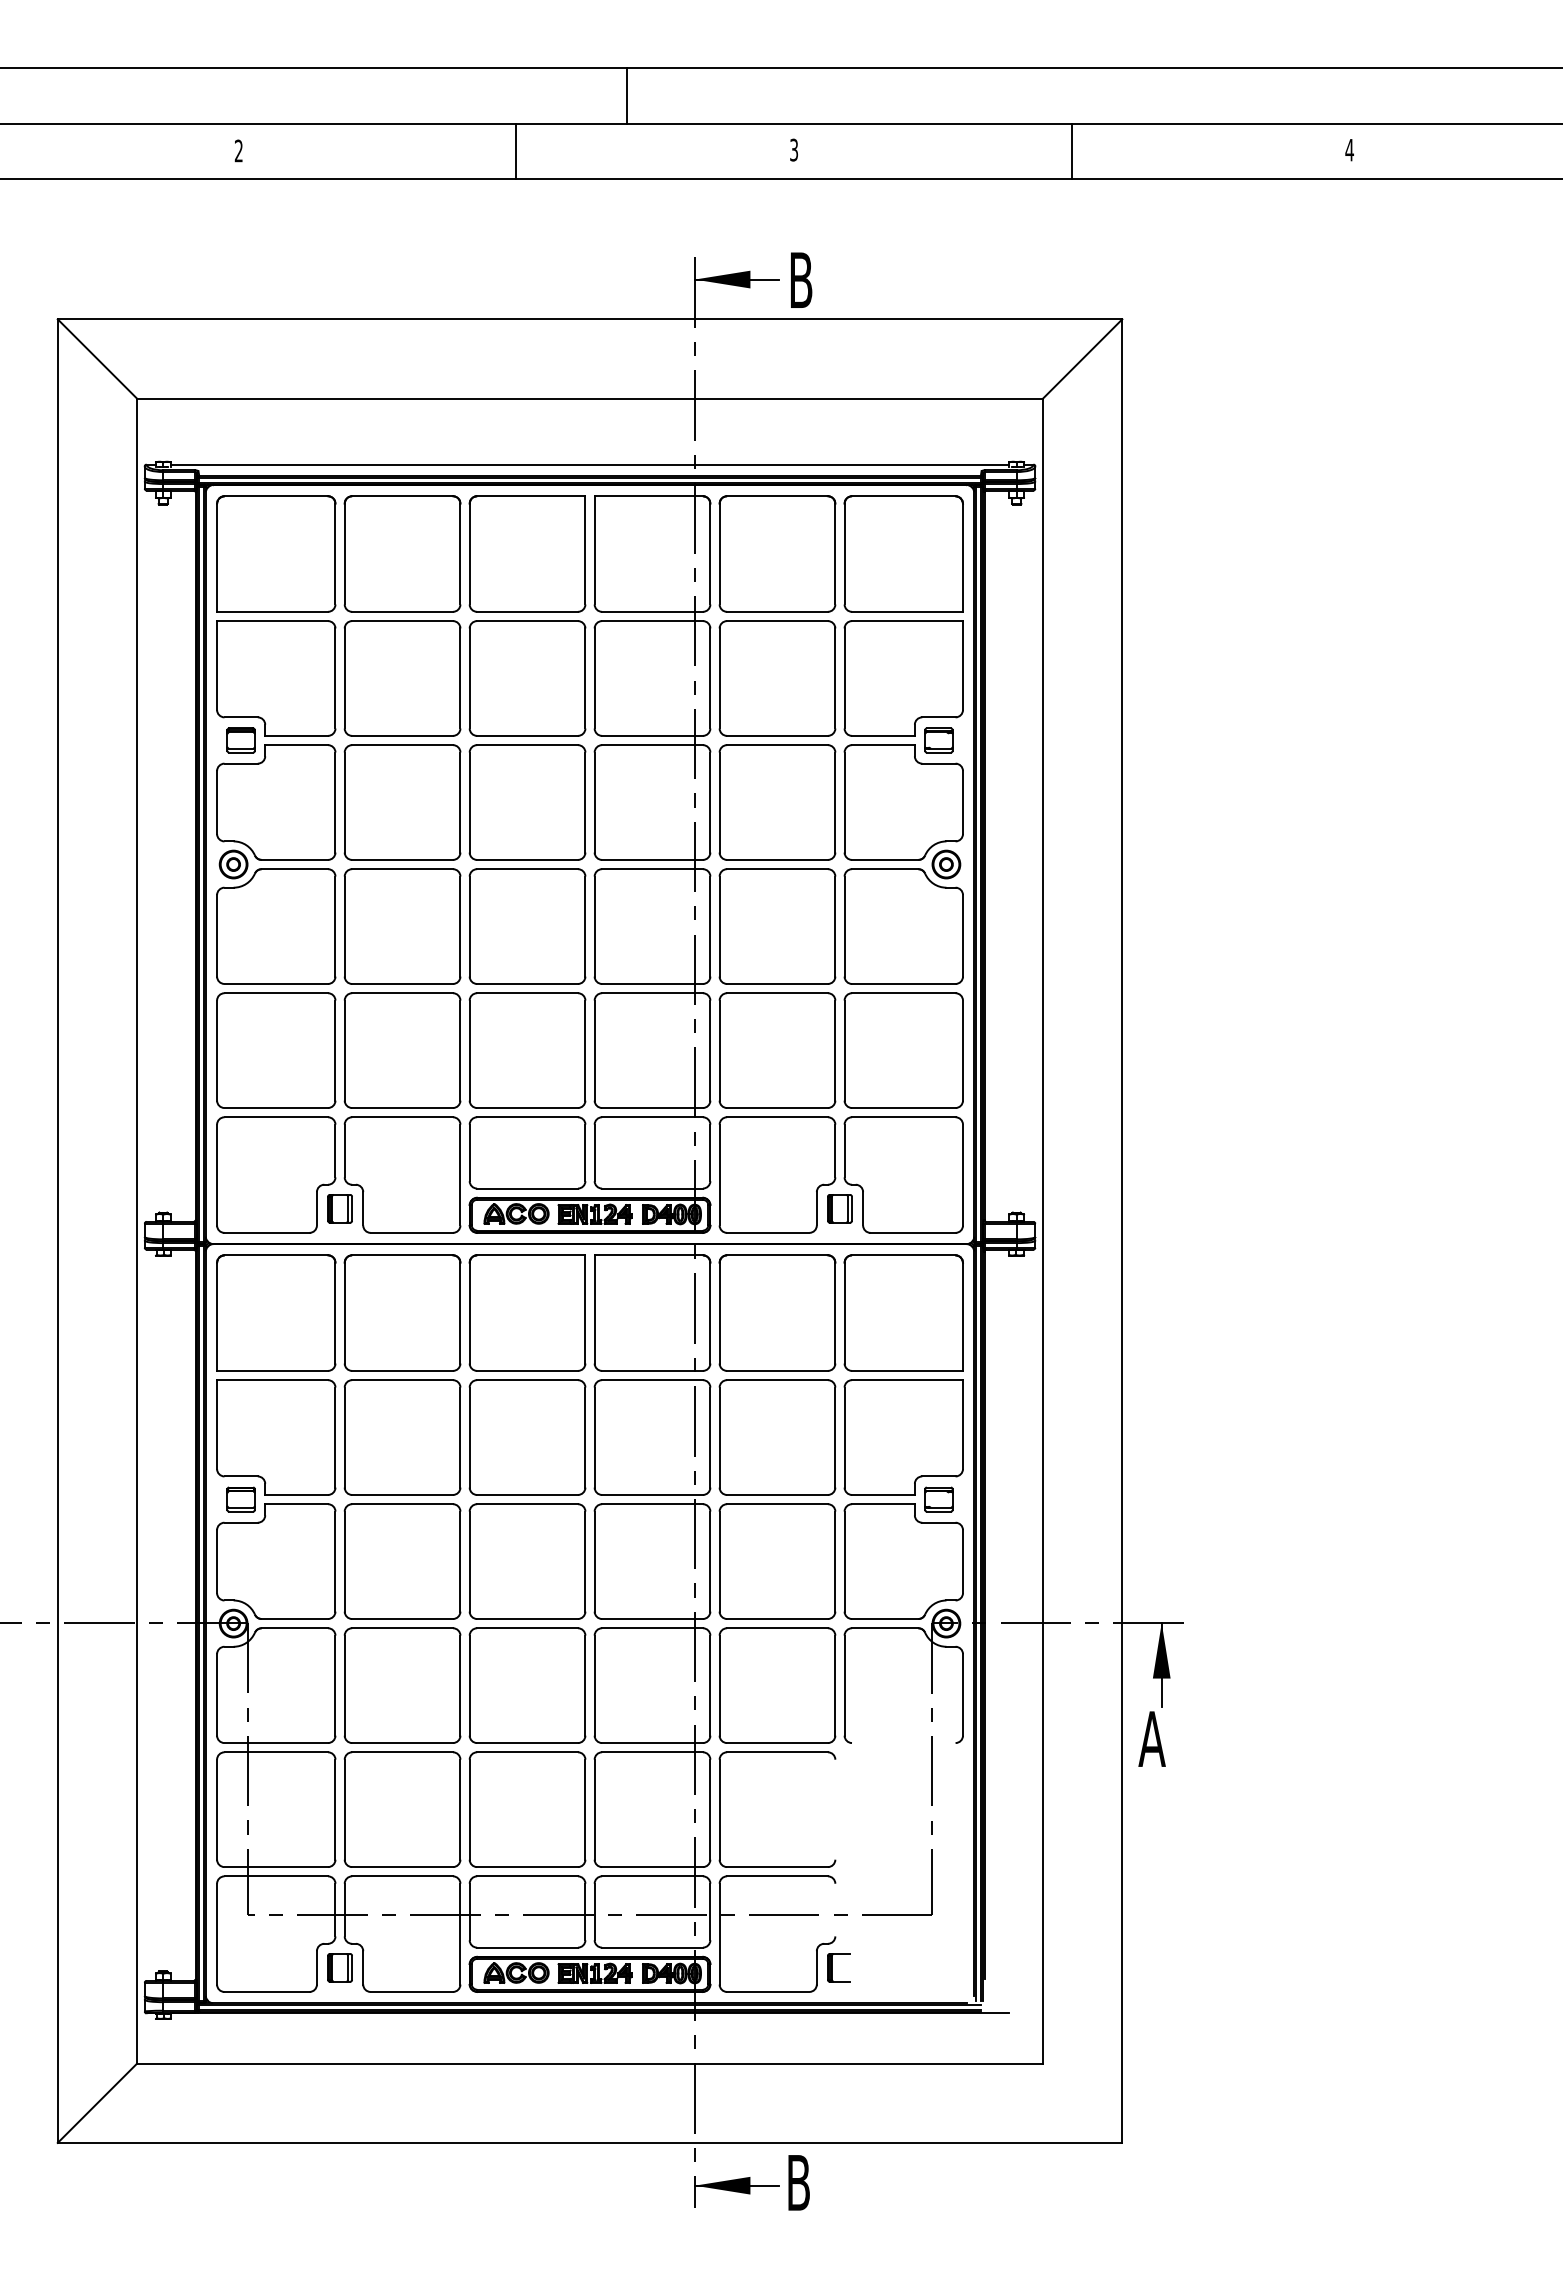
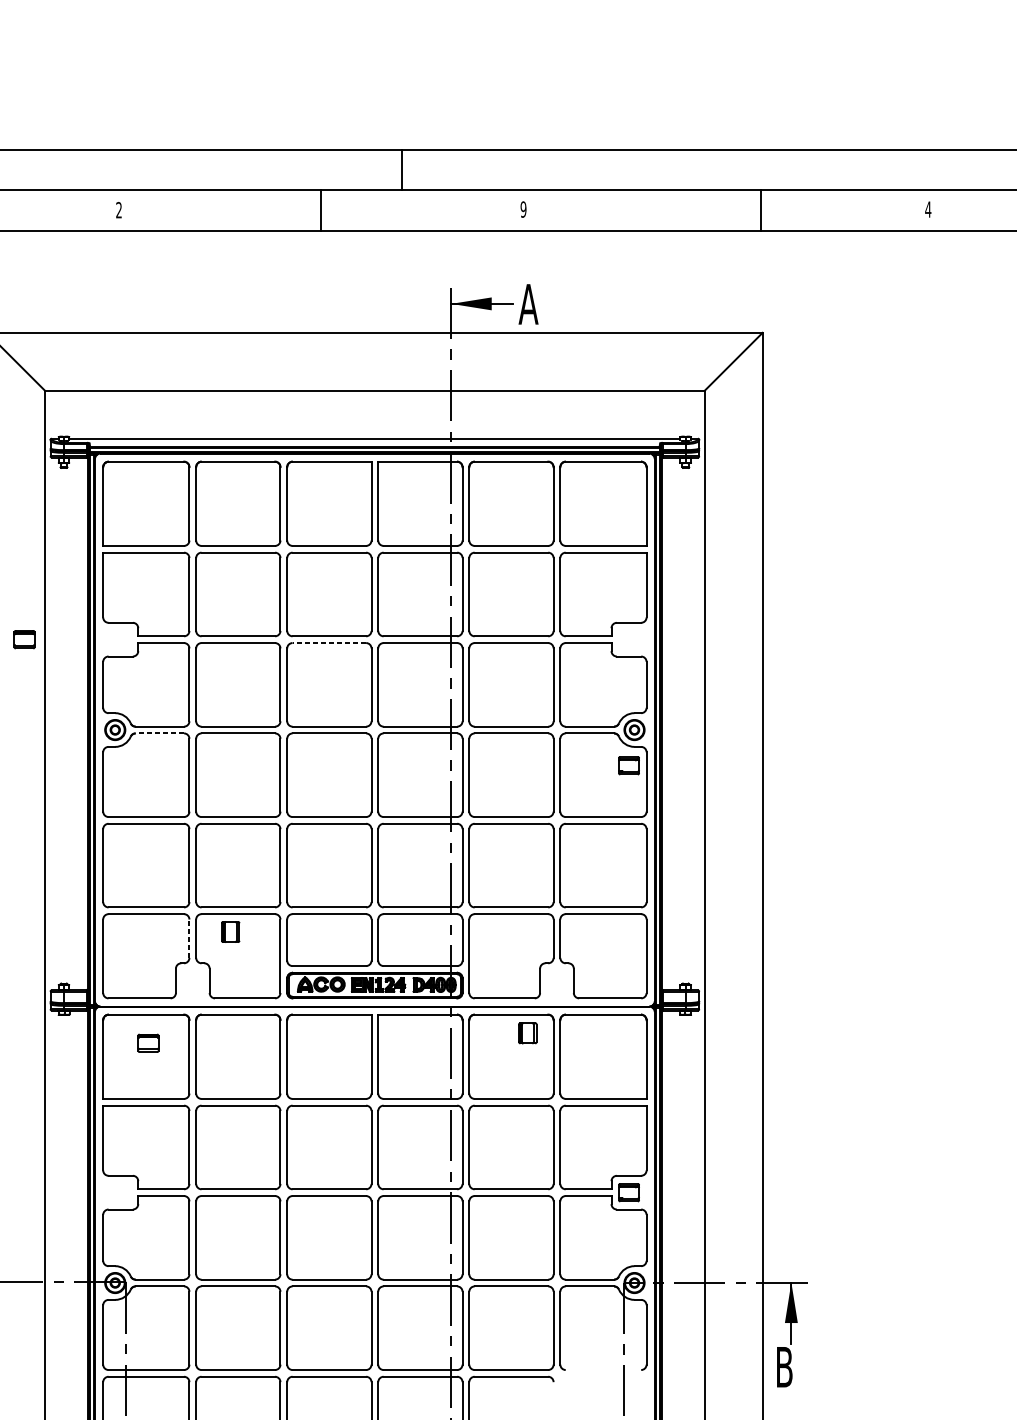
text: (794, 149) -> (523, 209), 3 -> 9
line: (1071, 151) -> (761, 210), moved
text: (800, 279) -> (528, 303), B -> A
part: (240, 740) -> (24, 639), moved
part: (938, 740) -> (628, 765), moved
line: (527, 745) -> (329, 643), solid -> dashed
line: (294, 869) -> (159, 733), solid -> dashed
line: (335, 1150) -> (189, 938), solid -> dashed
part: (339, 1208) -> (230, 931), moved
part: (839, 1208) -> (527, 1033), moved
part: (240, 1499) -> (147, 1043), moved
text: (1151, 1738) -> (783, 1366), A -> B

